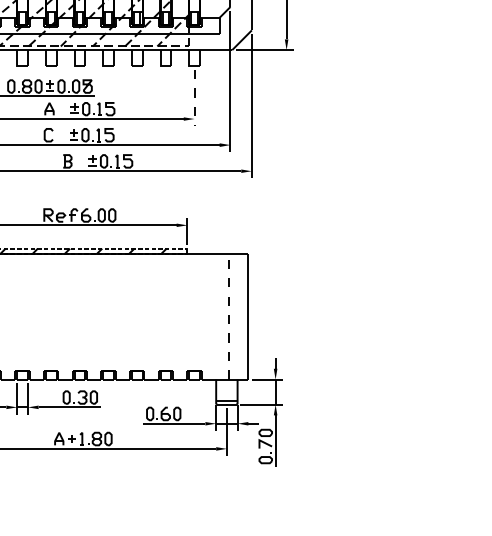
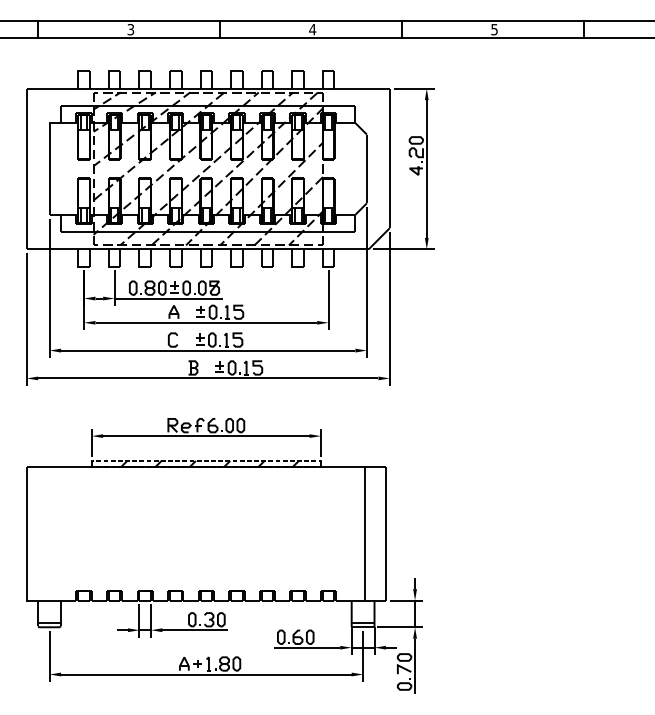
line: (194, 98) -> (328, 300), dashed -> solid
line: (229, 316) -> (365, 533), dashed -> solid

